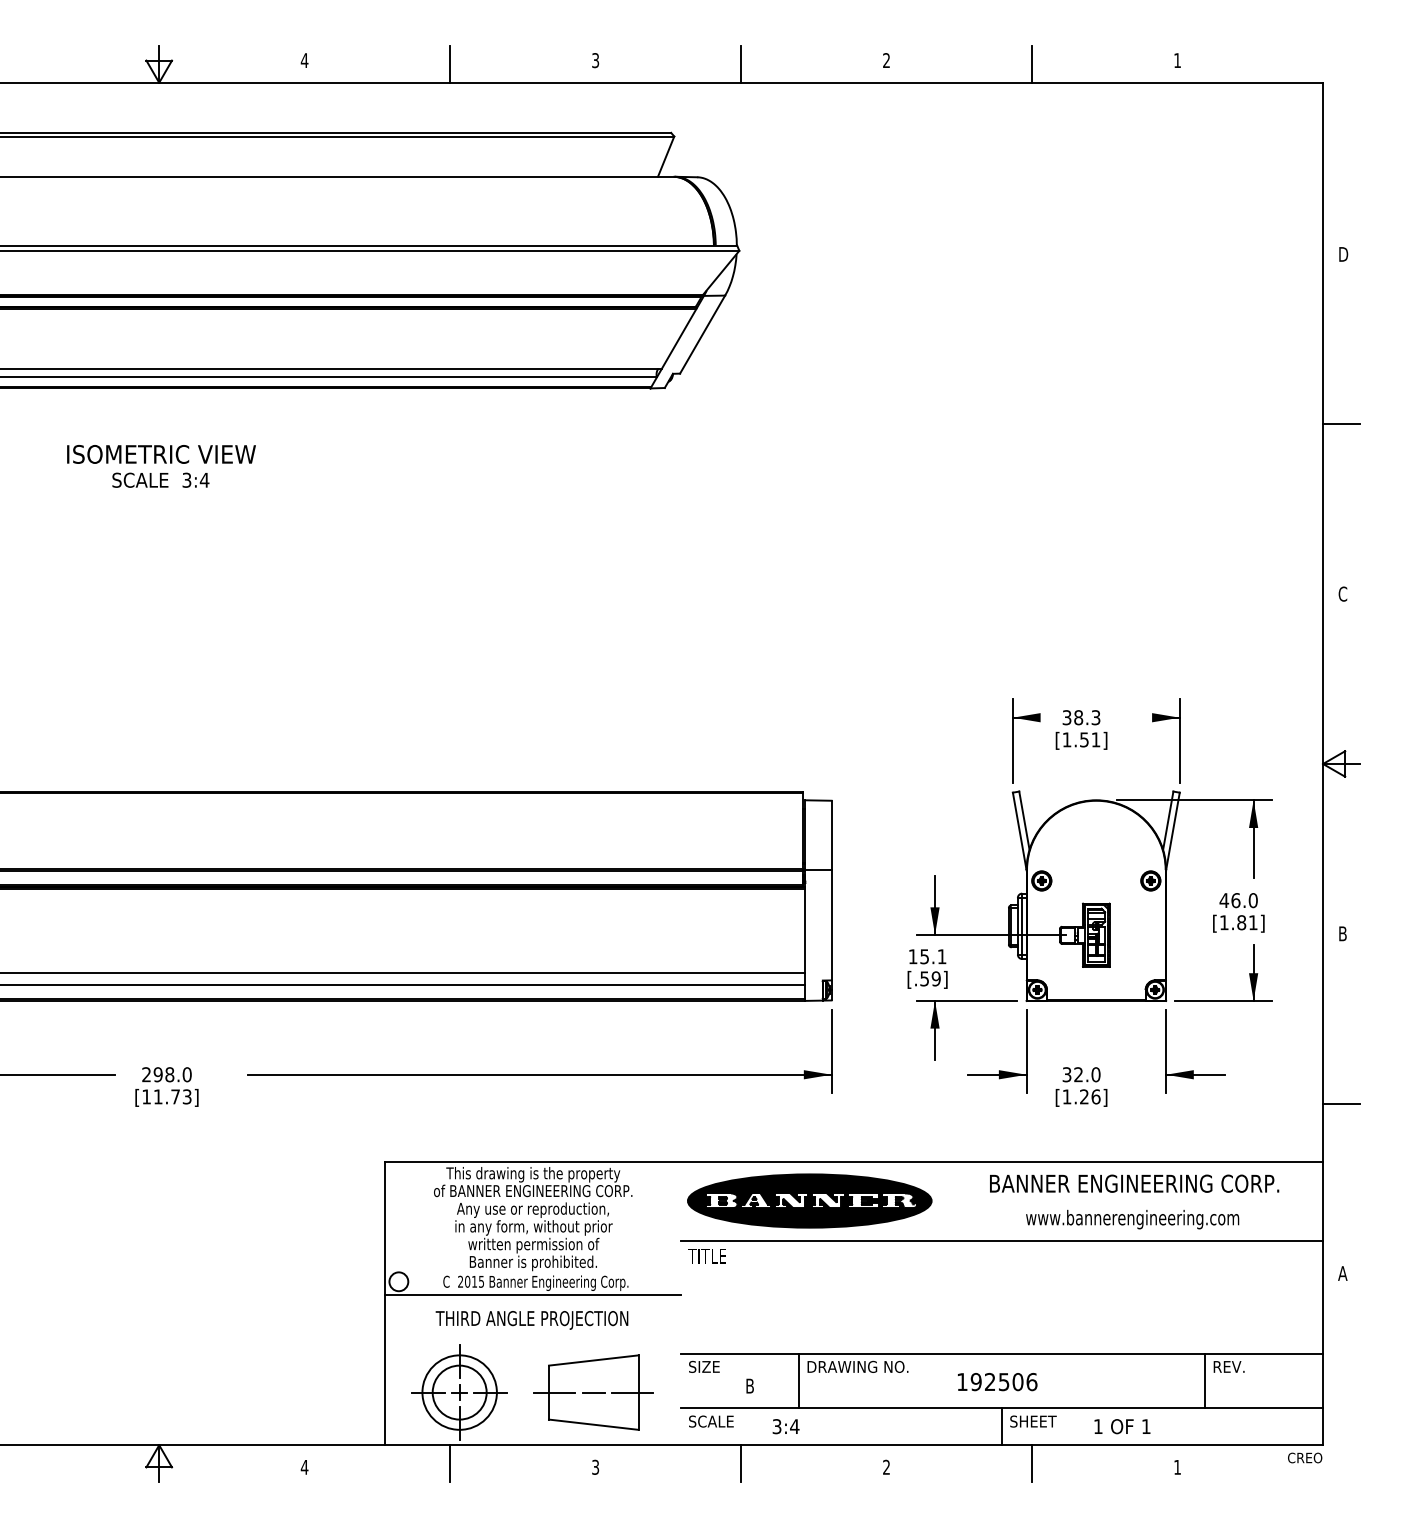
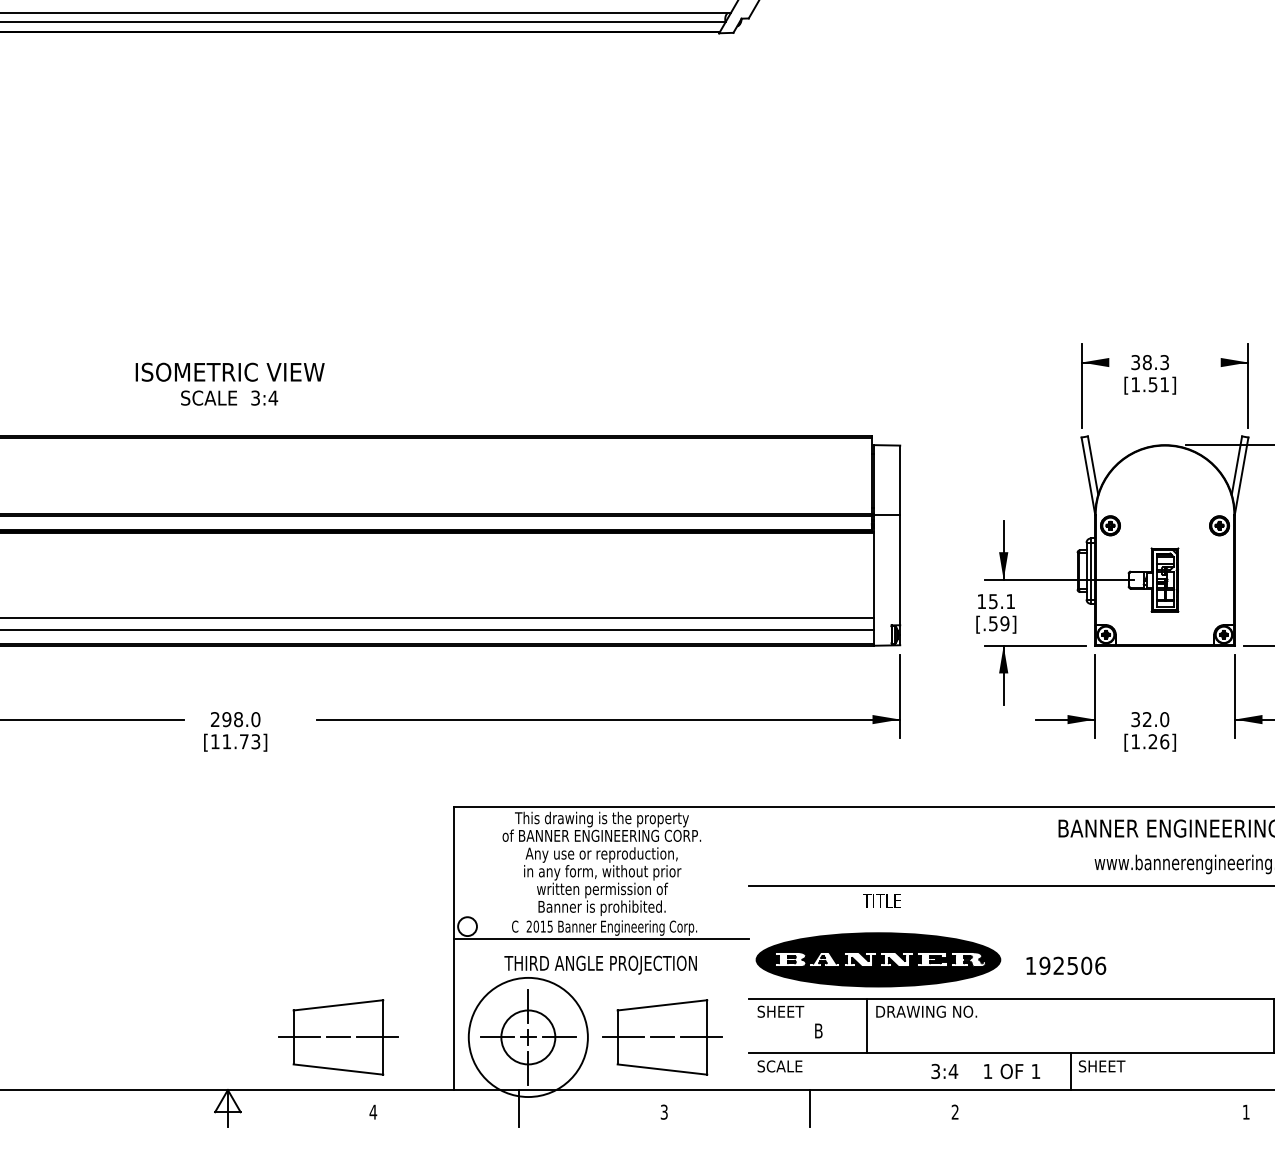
text: (161, 466) -> (230, 384), moved
part: (809, 1200) -> (878, 959), moved
text: (706, 1256) -> (881, 901), moved
text: (717, 1366) -> (786, 1011), SIZE -> SHEET
text: (997, 1382) -> (1066, 966), moved
part: (269, 1392) -> (338, 1037), added
circle: (459, 1392) -> (528, 1037), size x1.6
text: (785, 1426) -> (944, 1071), moved
text: (1122, 1426) -> (1012, 1071), moved
line: (1032, 1463) -> (1101, 1108), removed

